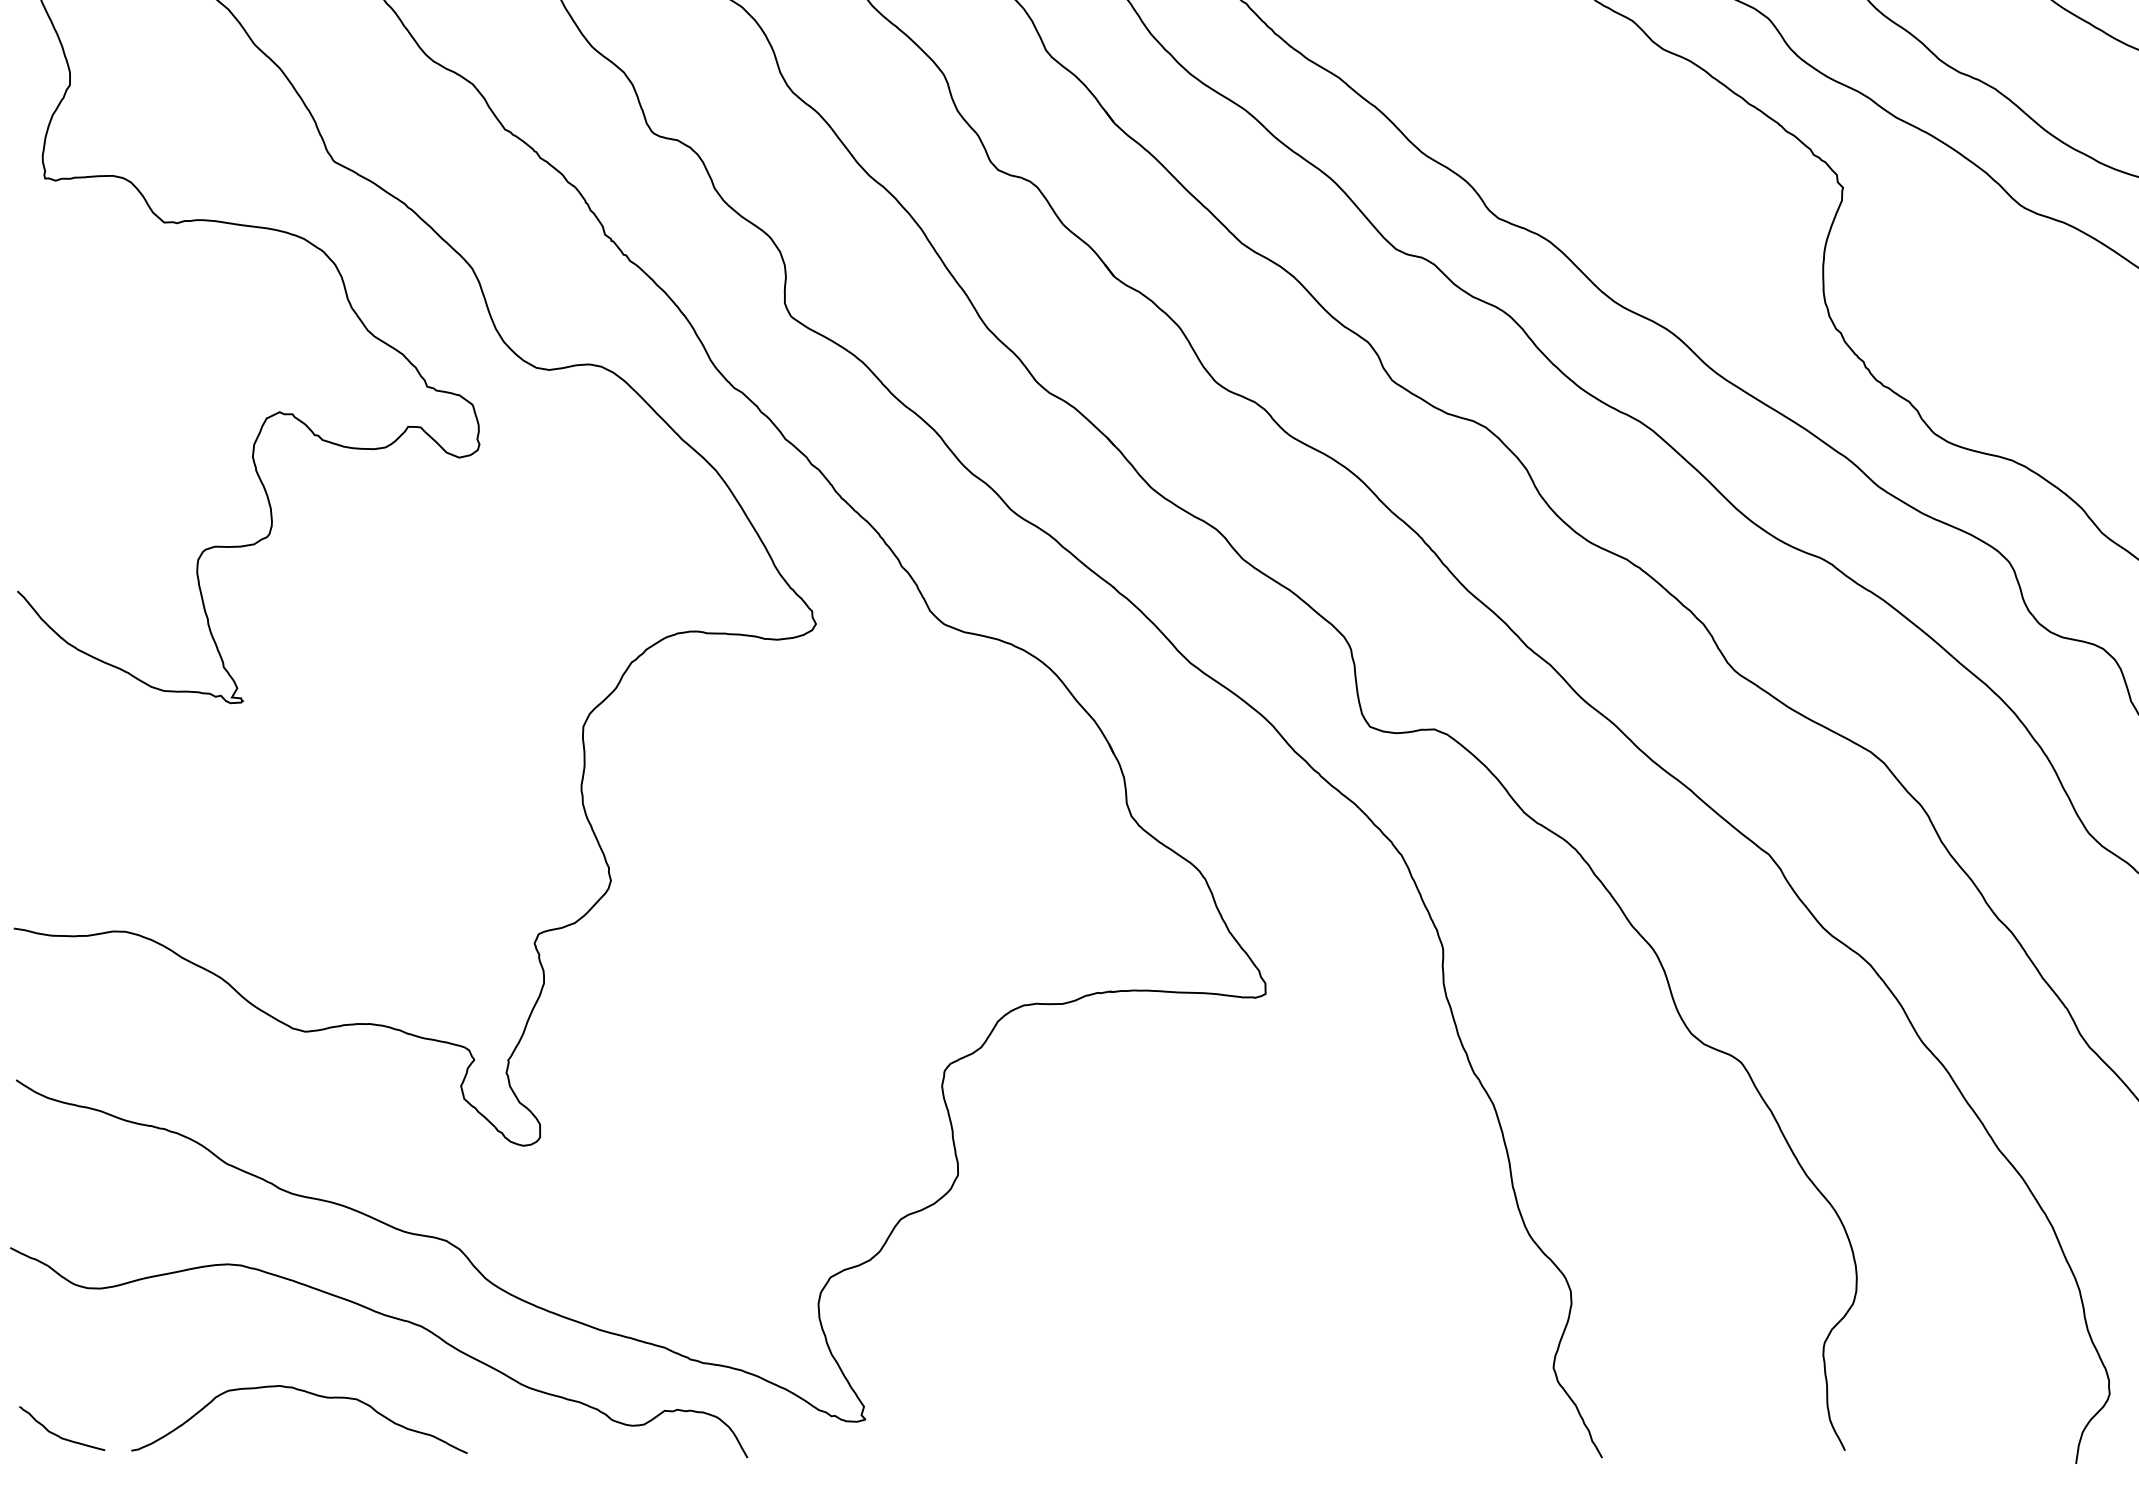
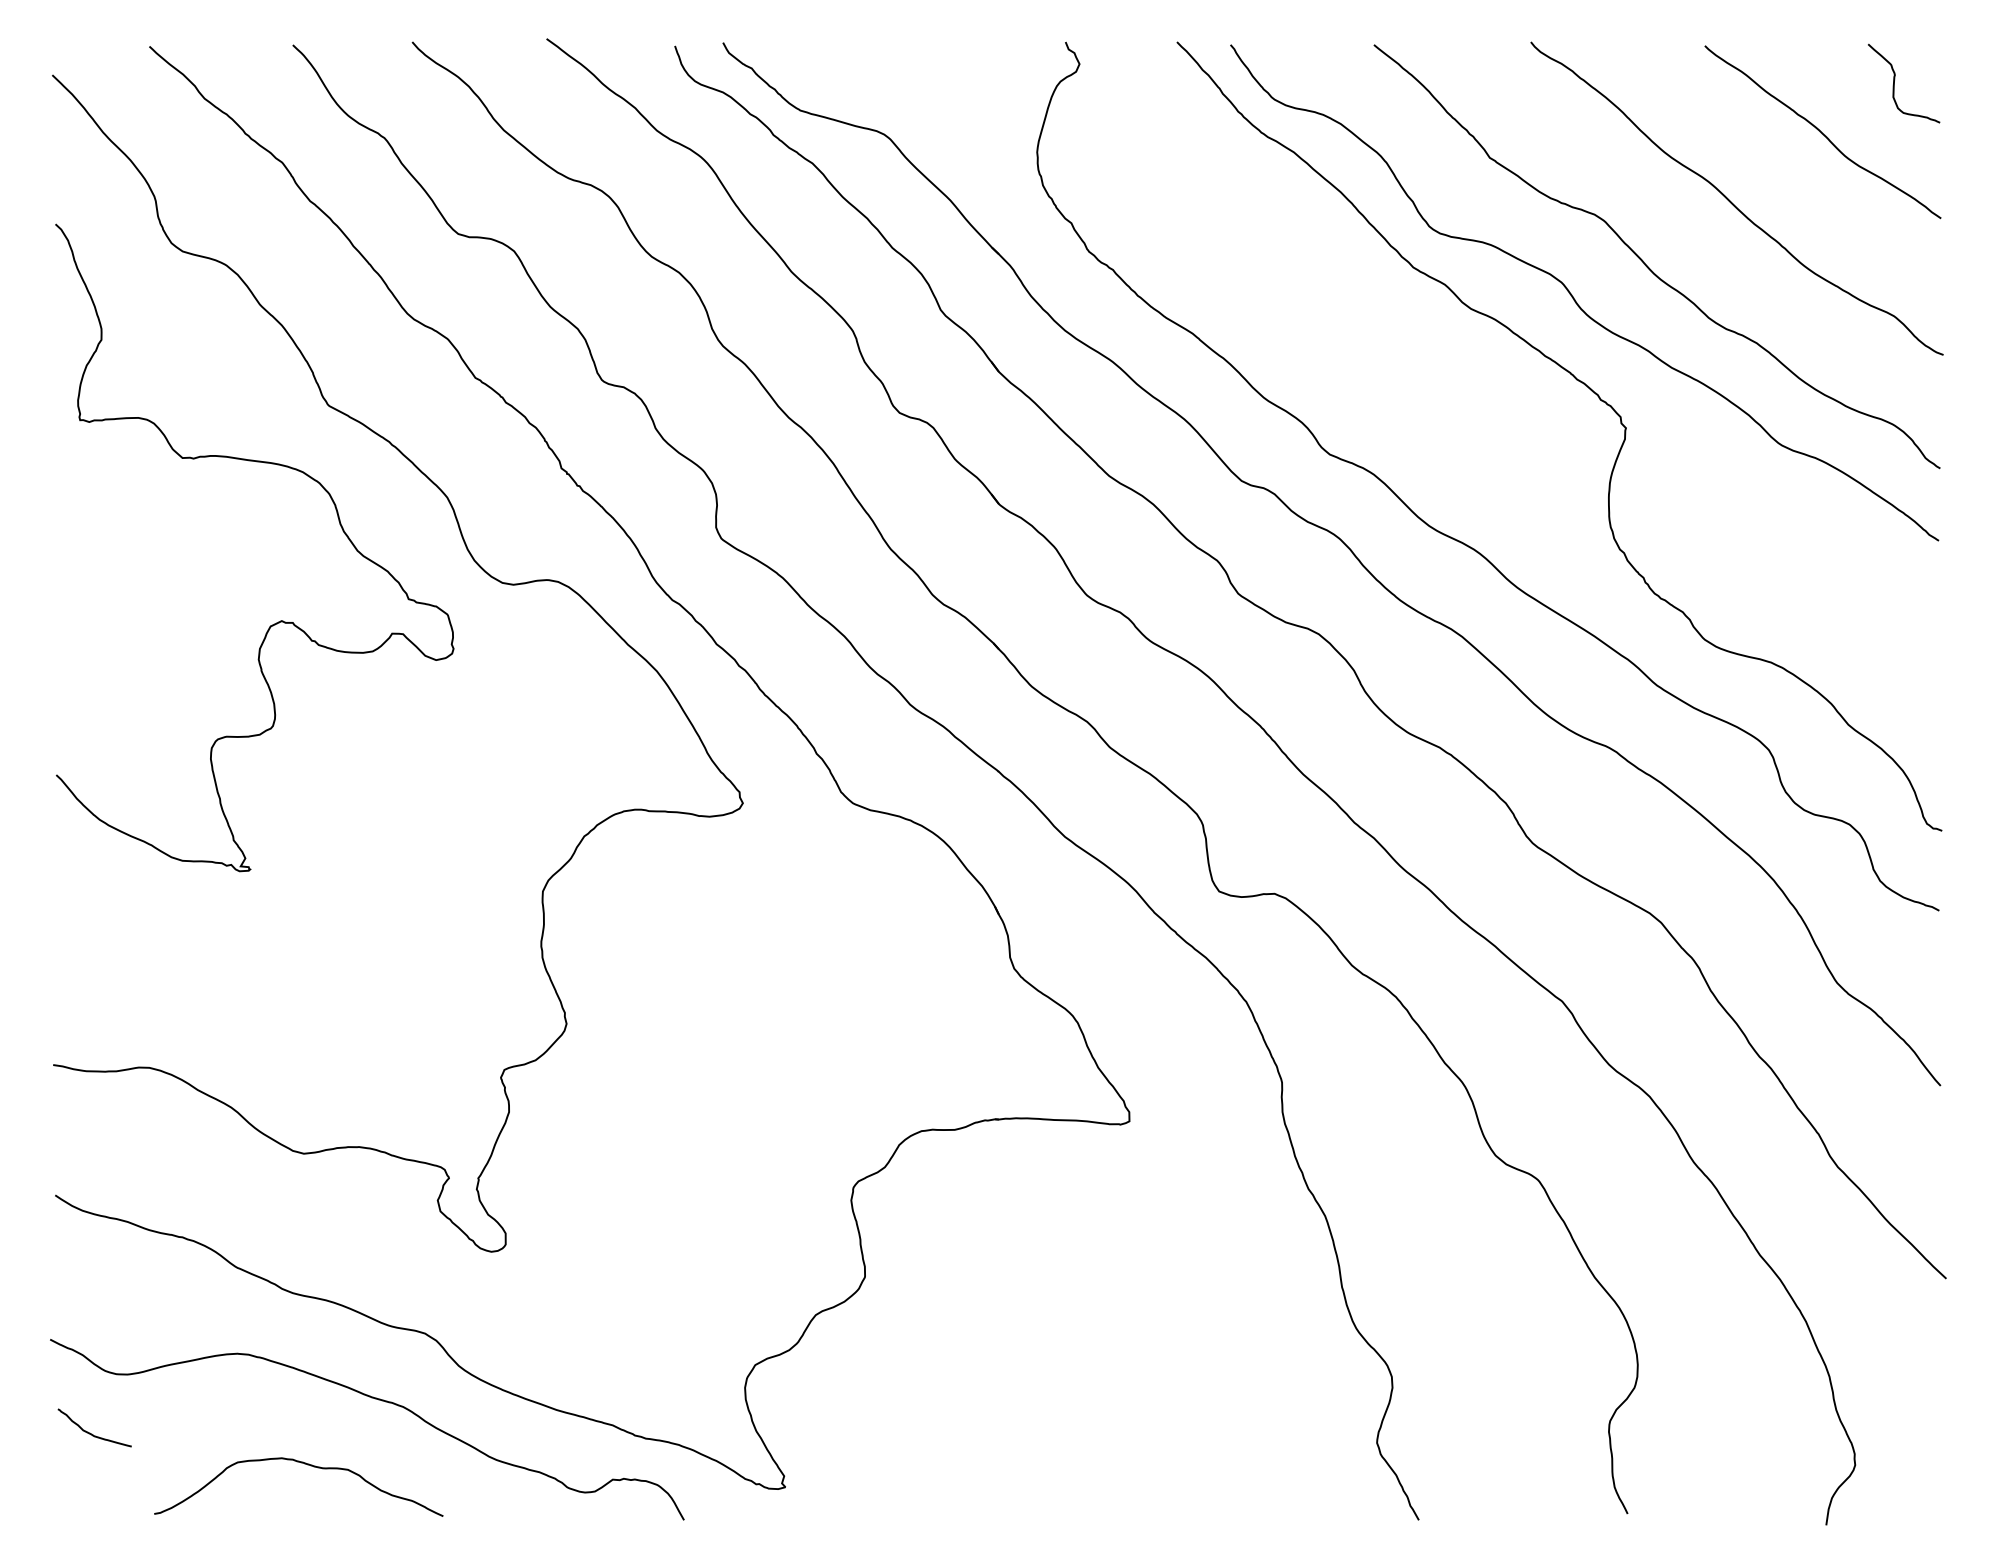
curve: (57, 1433) -> (90, 1432), moved

